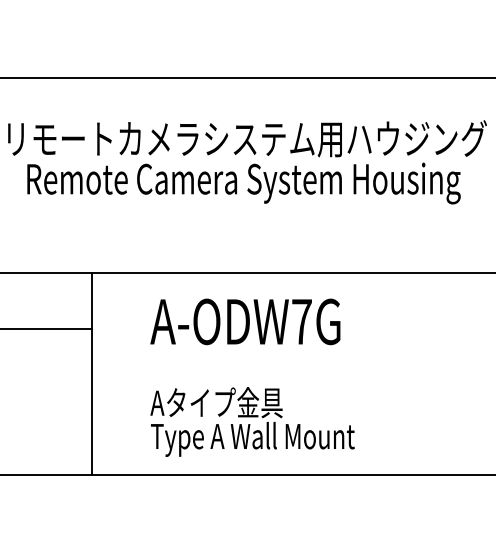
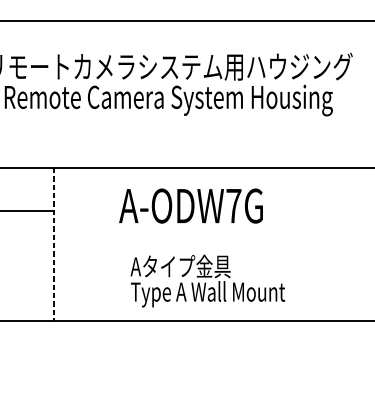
text: (245, 321) -> (191, 205), moved
line: (91, 374) -> (53, 245), solid -> dashed
text: (252, 421) -> (207, 280), moved

